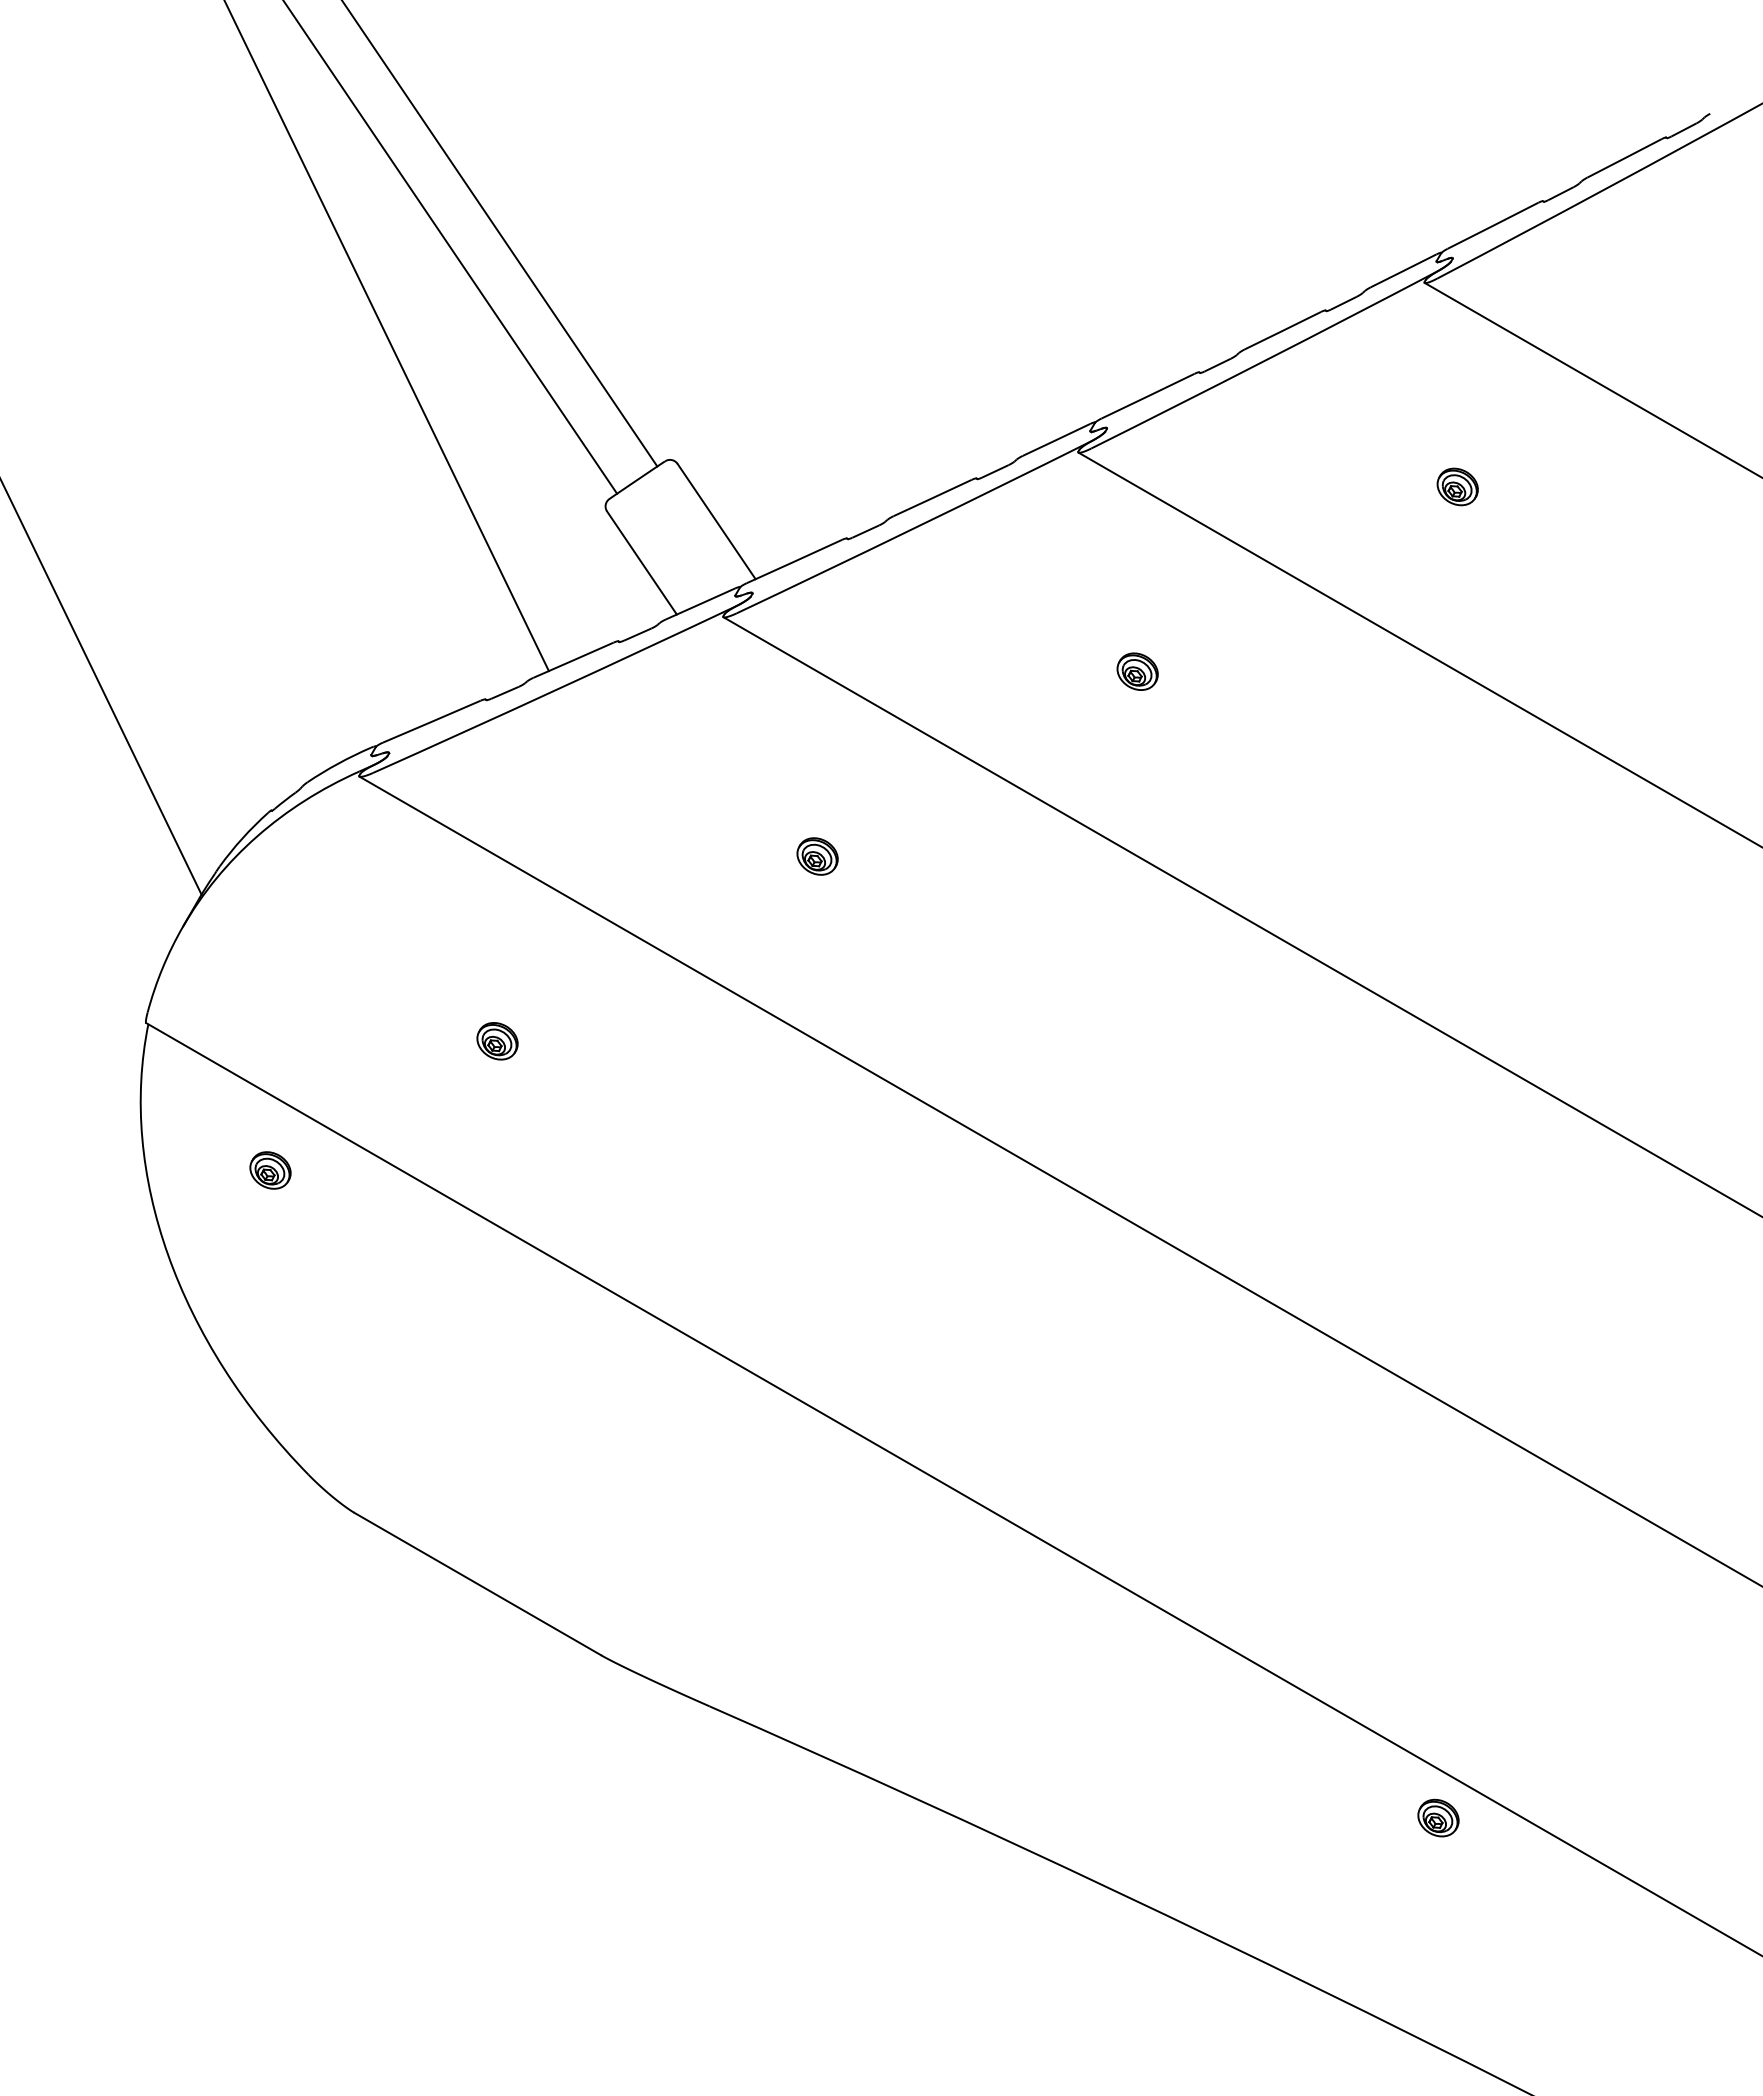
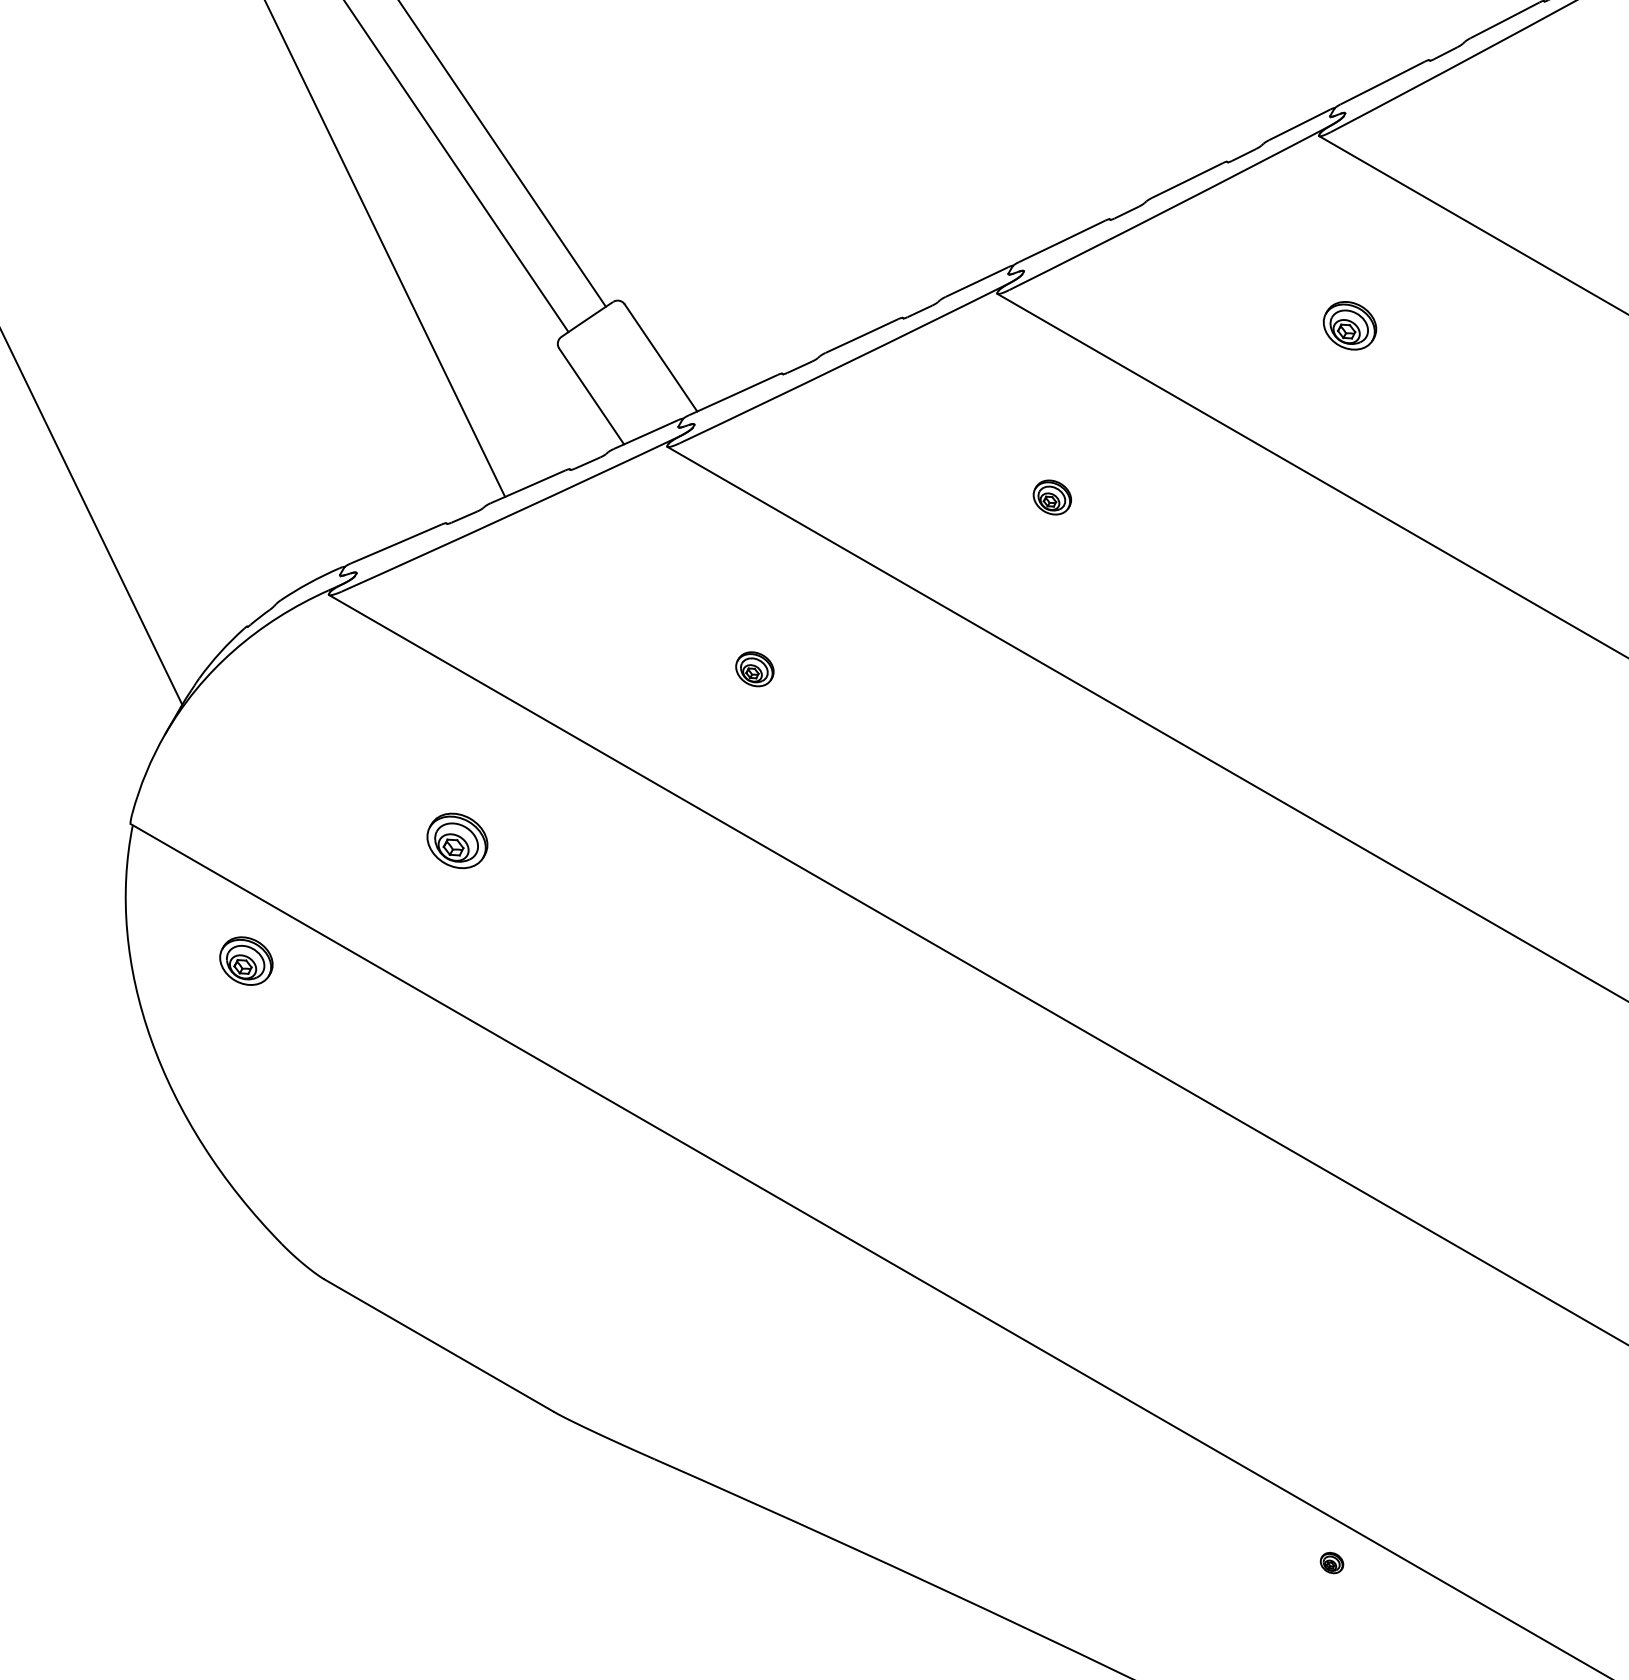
part: (1457, 486) -> (1349, 325), size x1.4
part: (497, 1041) -> (457, 841), size x1.6
part: (270, 1170) -> (246, 961), size x1.4
part: (1438, 1817) -> (1332, 1562), size x0.6

